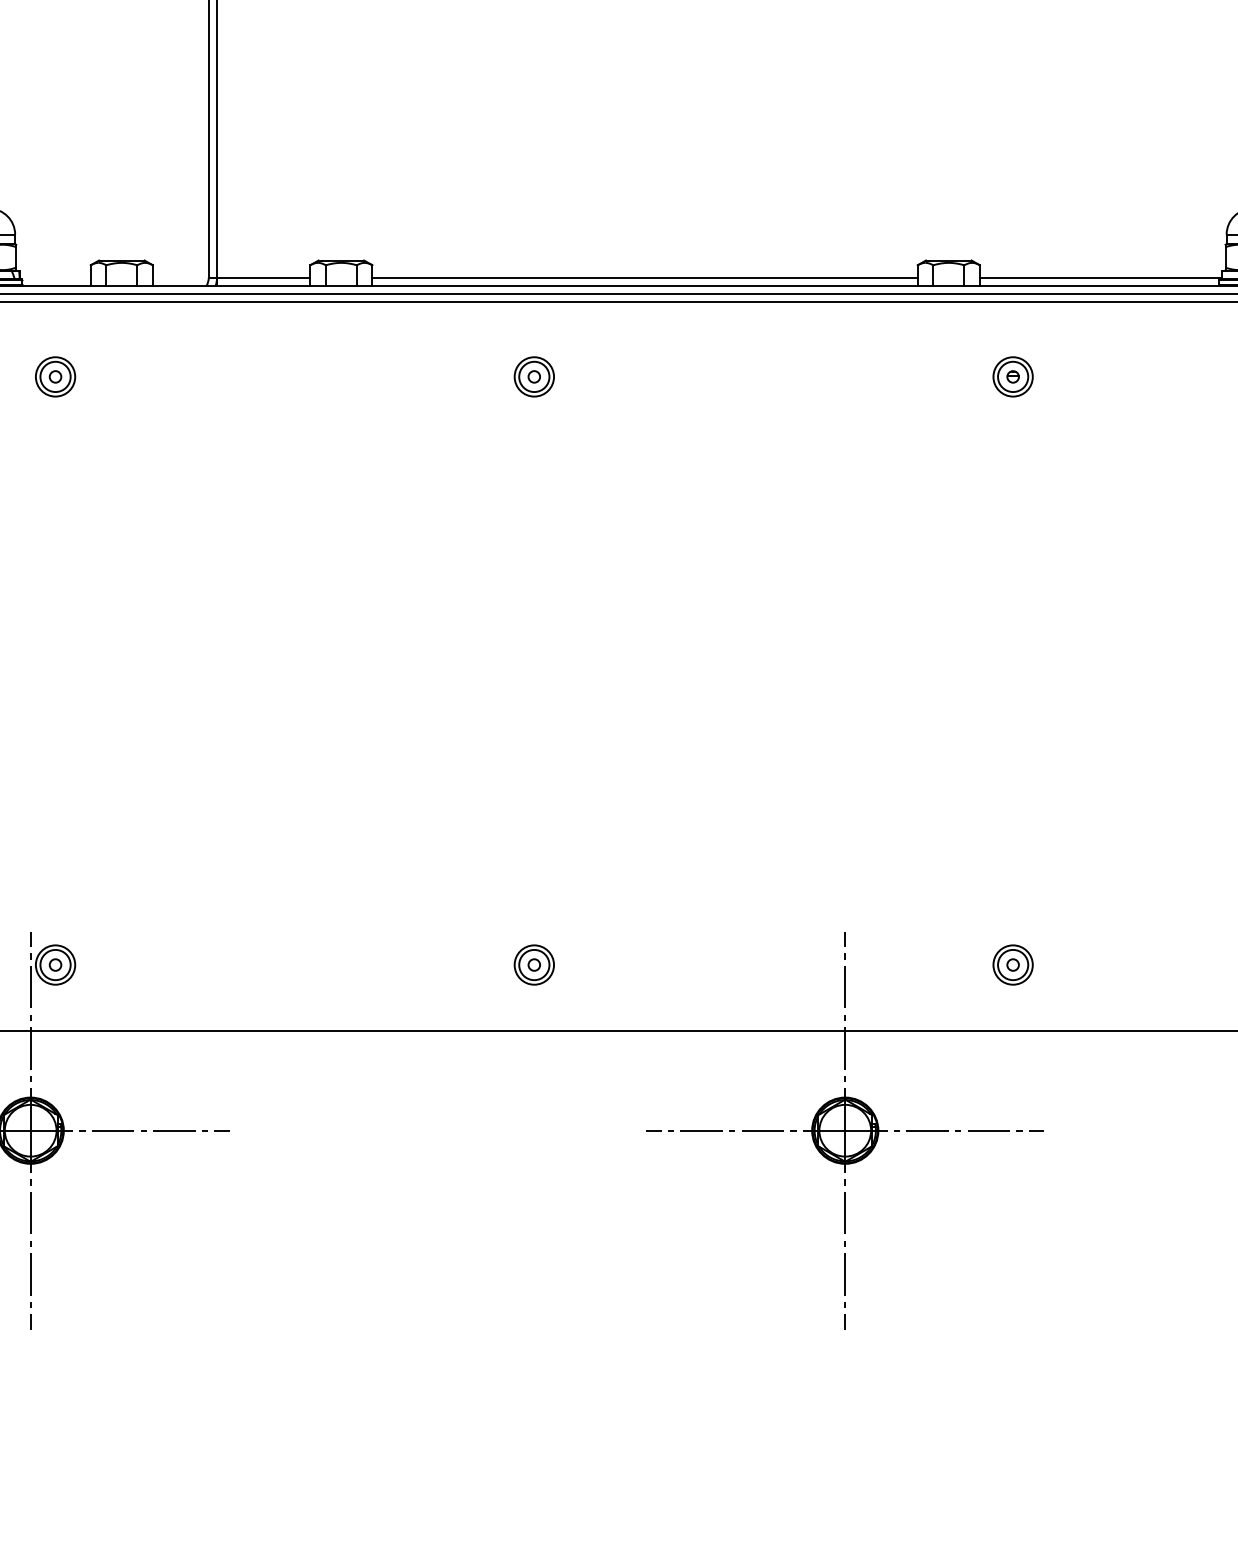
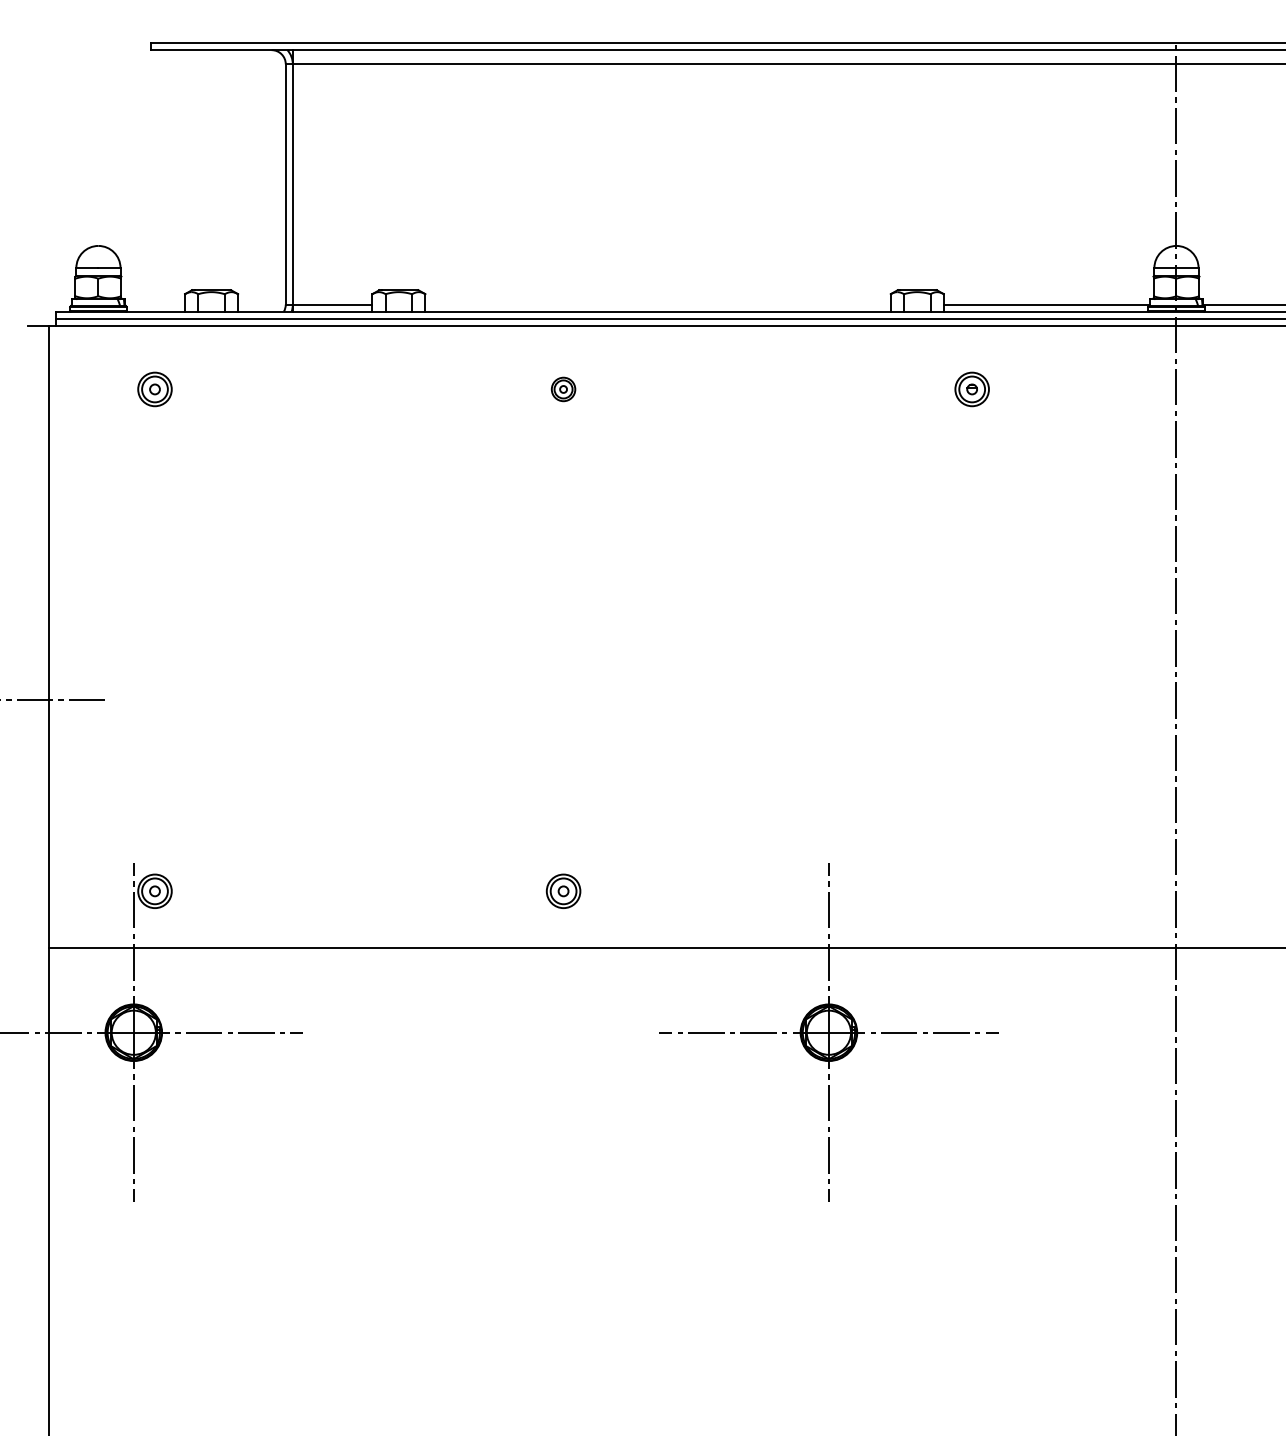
line: (644, 277) -> (657, 304), removed
part: (534, 376) -> (563, 389), size x0.7
part: (1012, 964) -> (971, 890), removed

